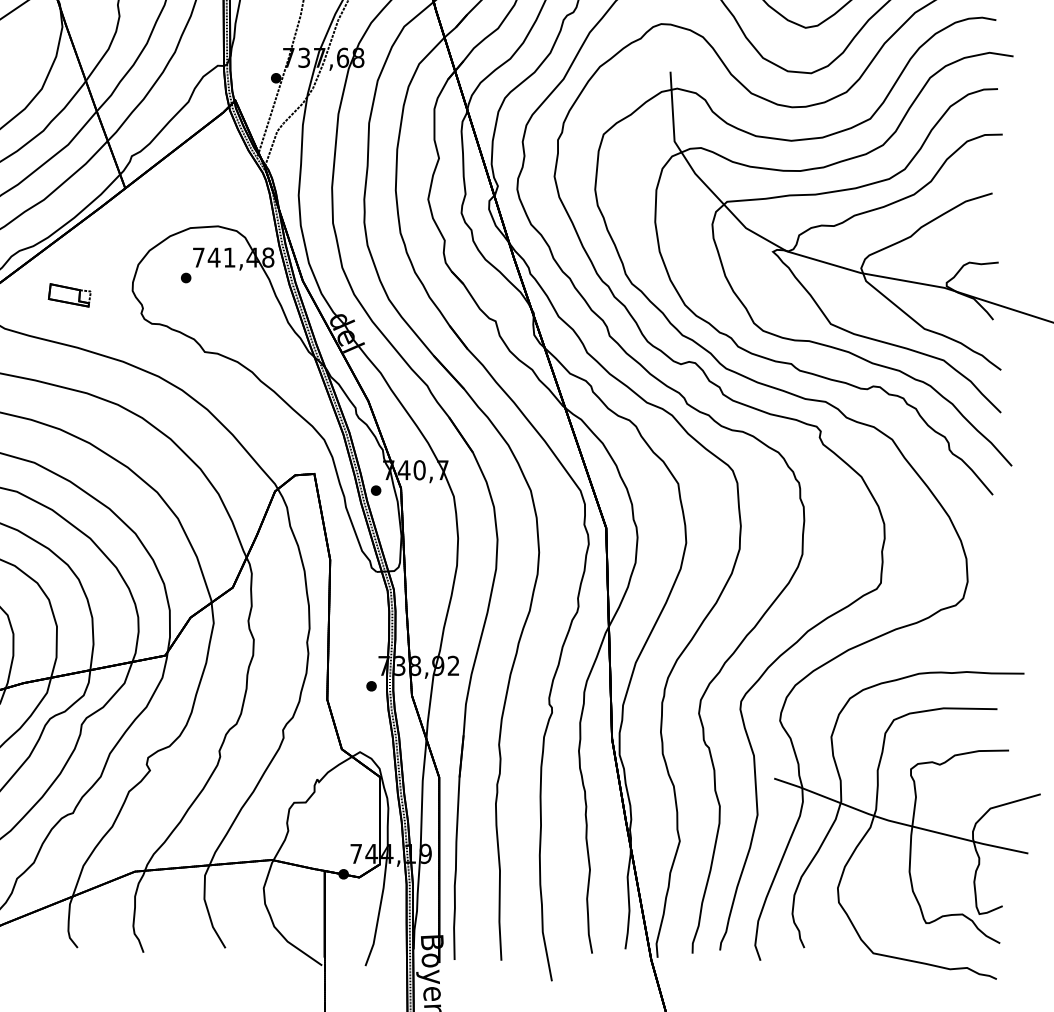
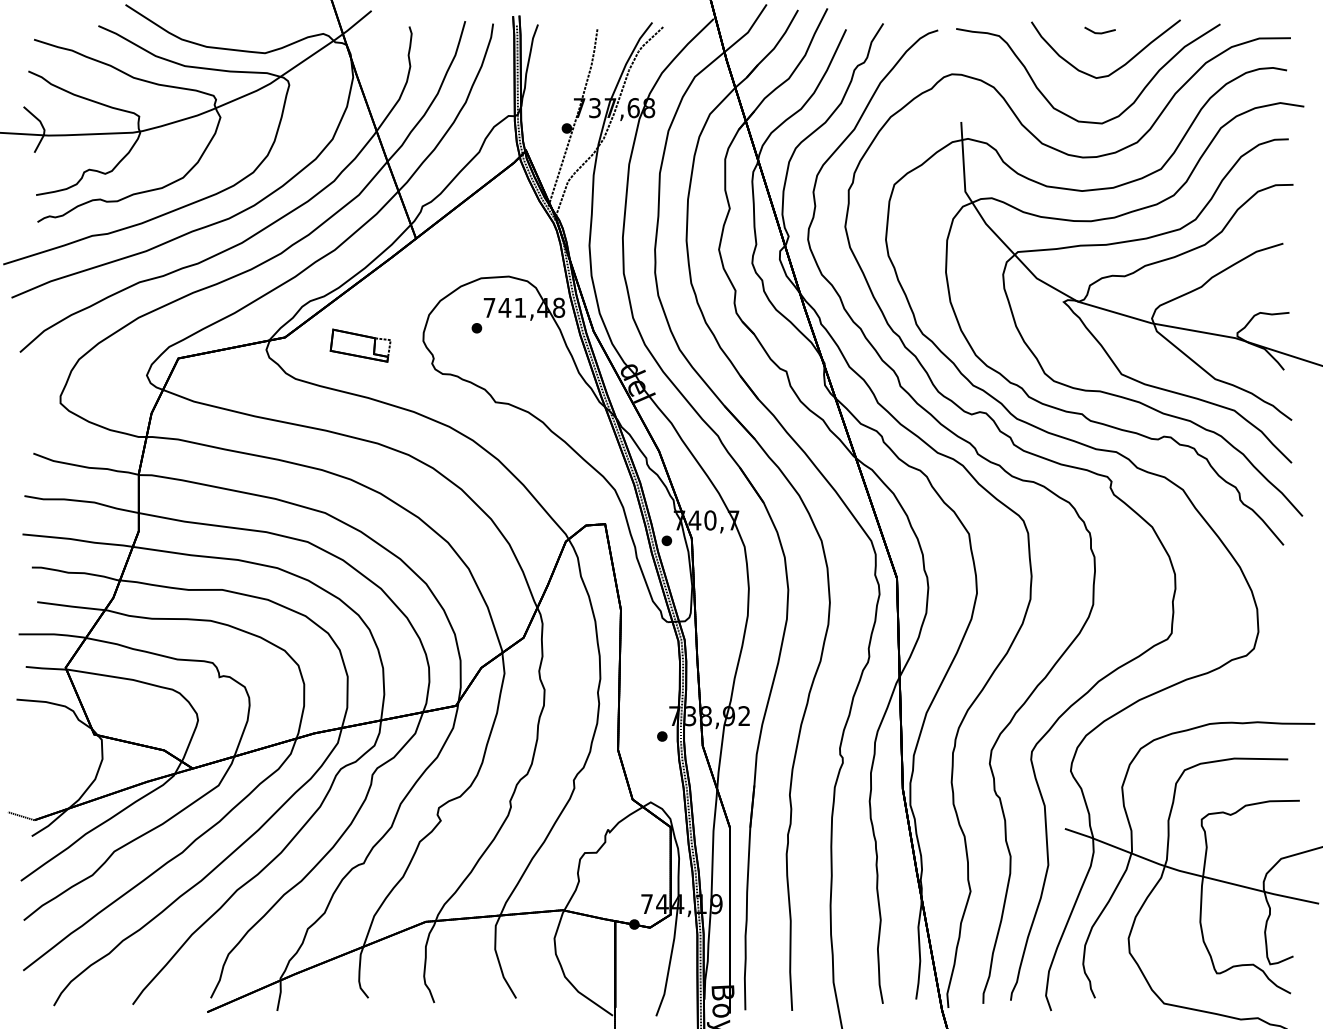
part: (69, 295) -> (360, 345), size x1.43

